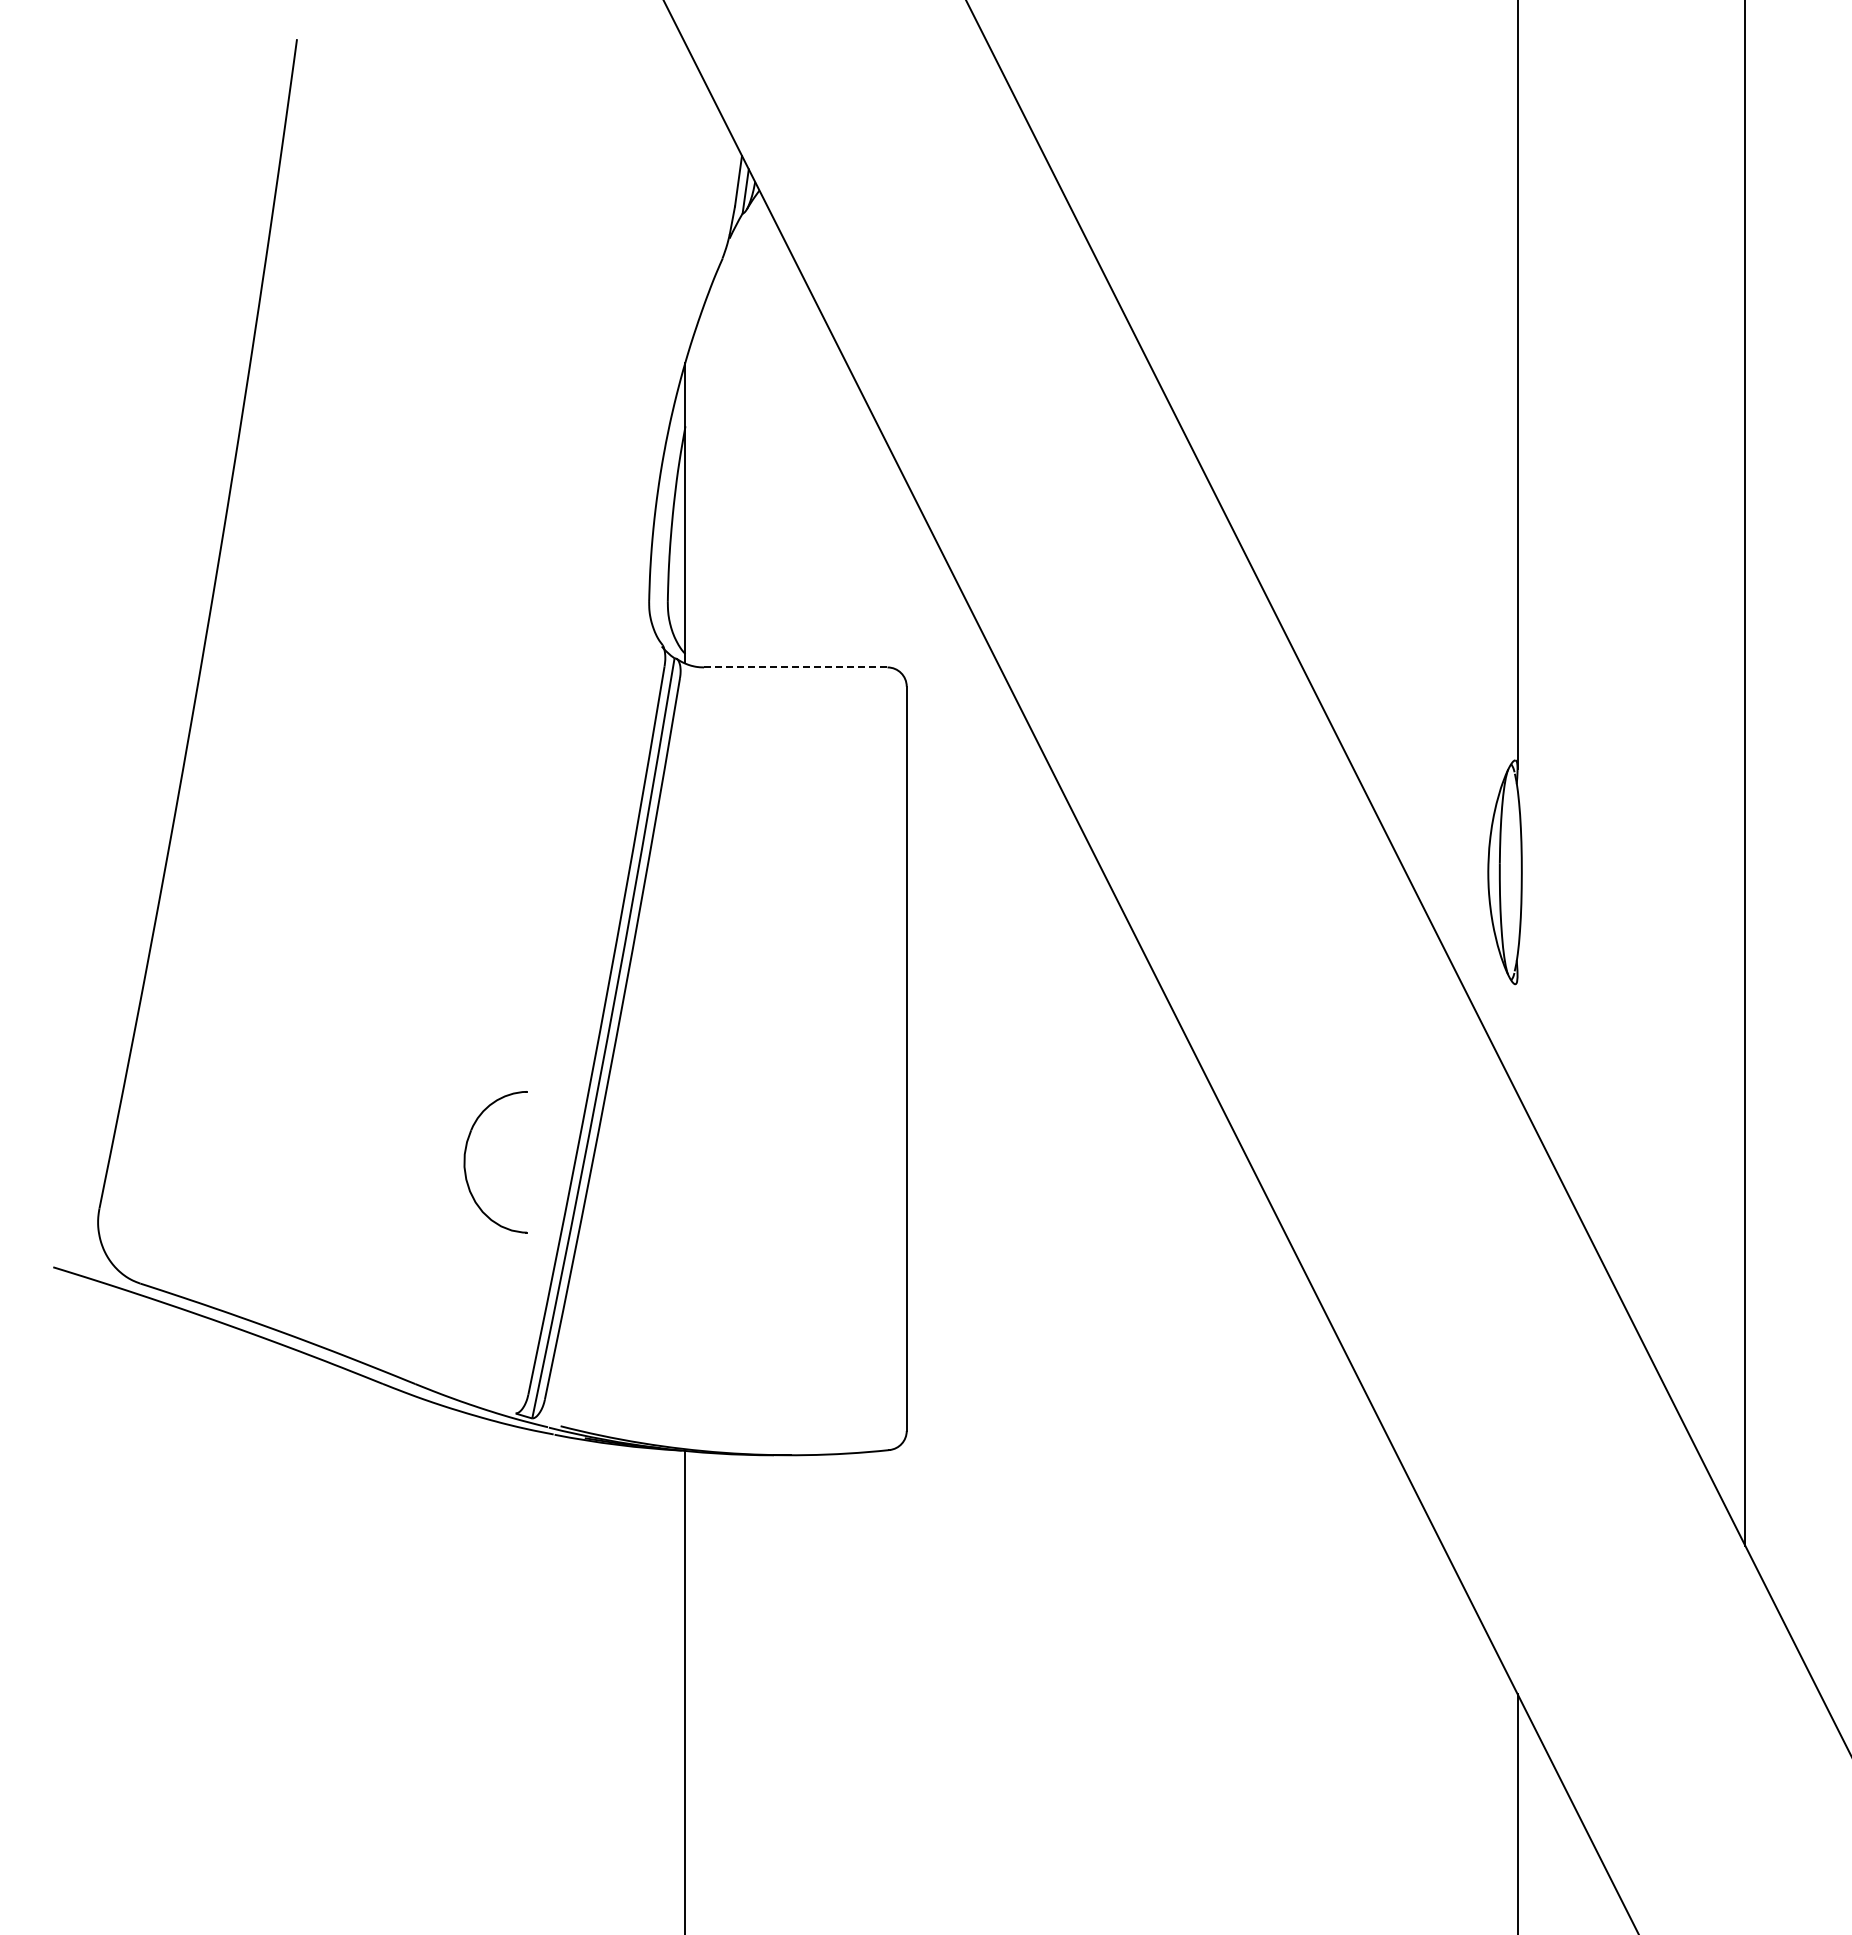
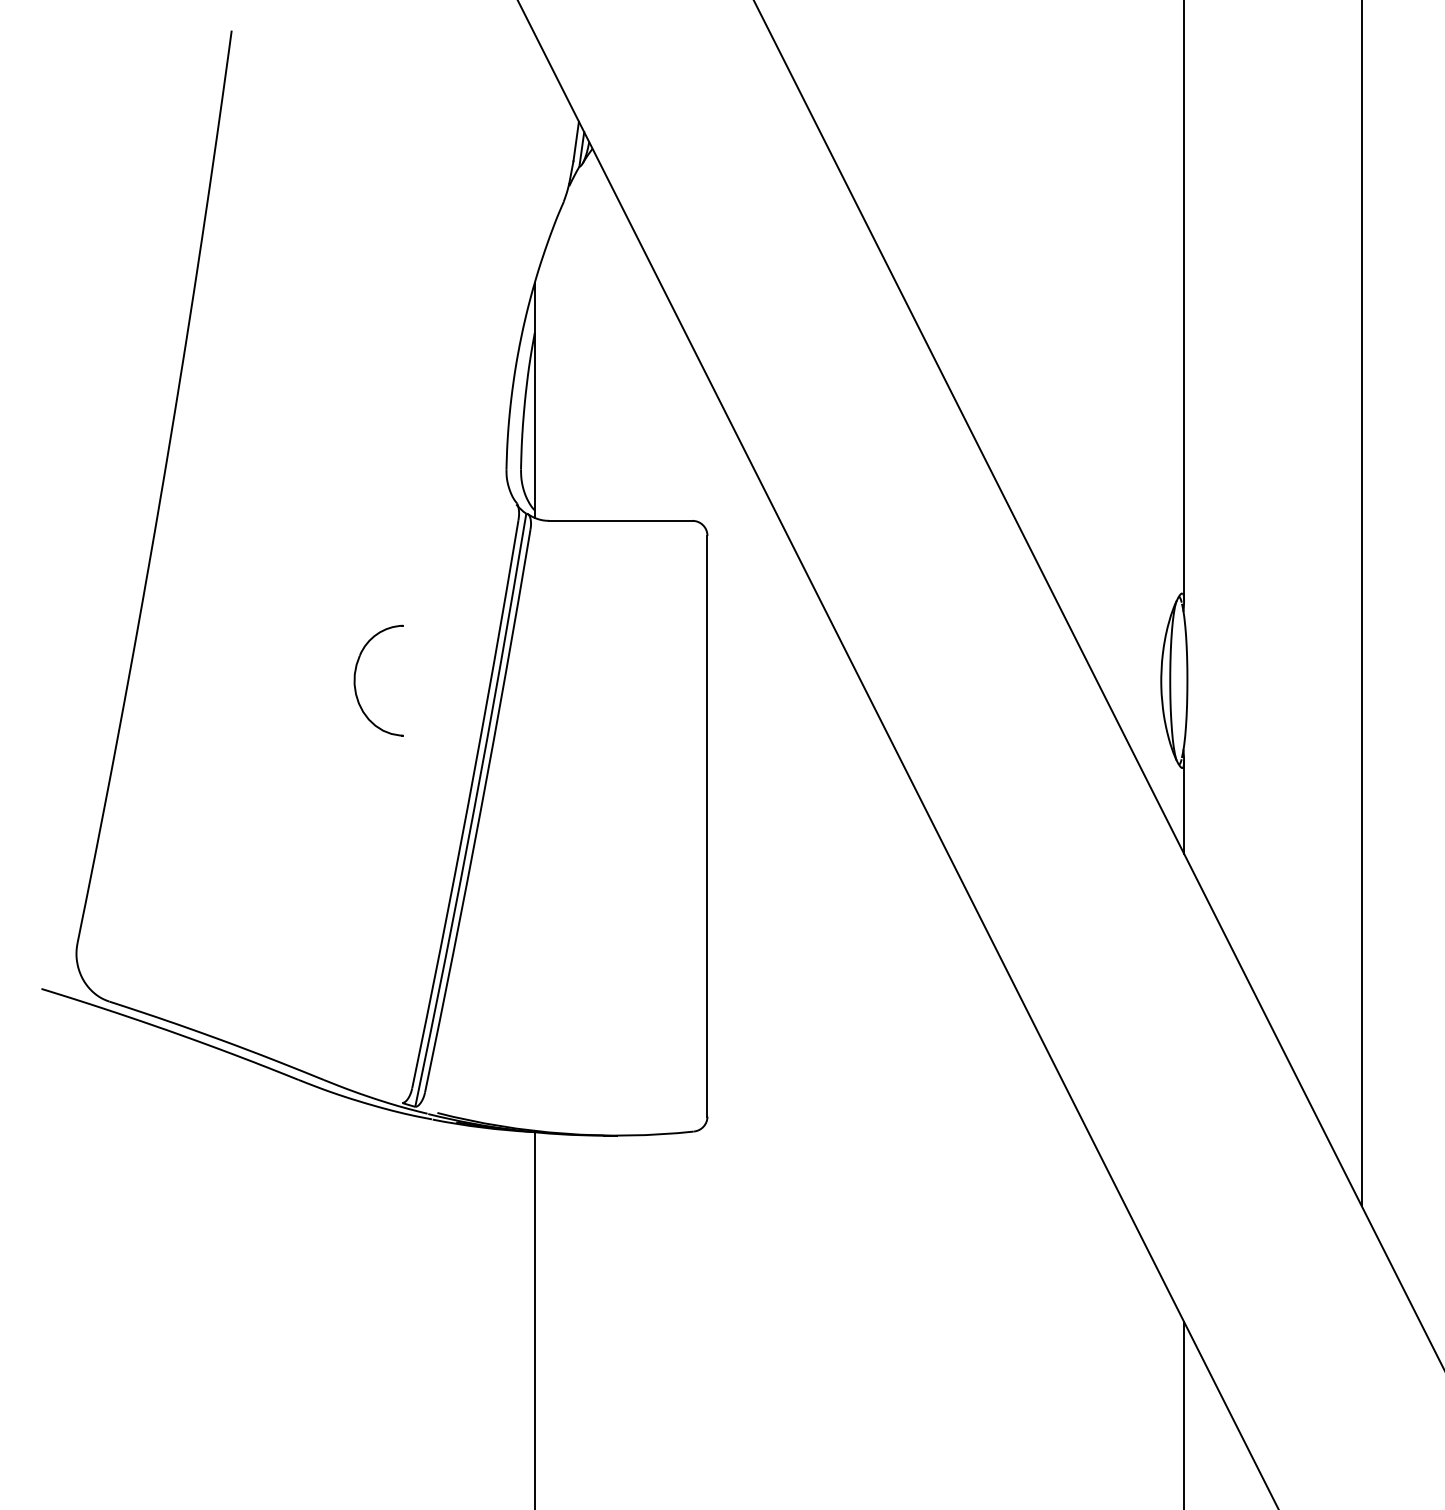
line: (795, 667) -> (620, 520), dashed -> solid
line: (1517, 1034) -> (1184, 807), added
part: (465, 1162) -> (355, 680), moved

